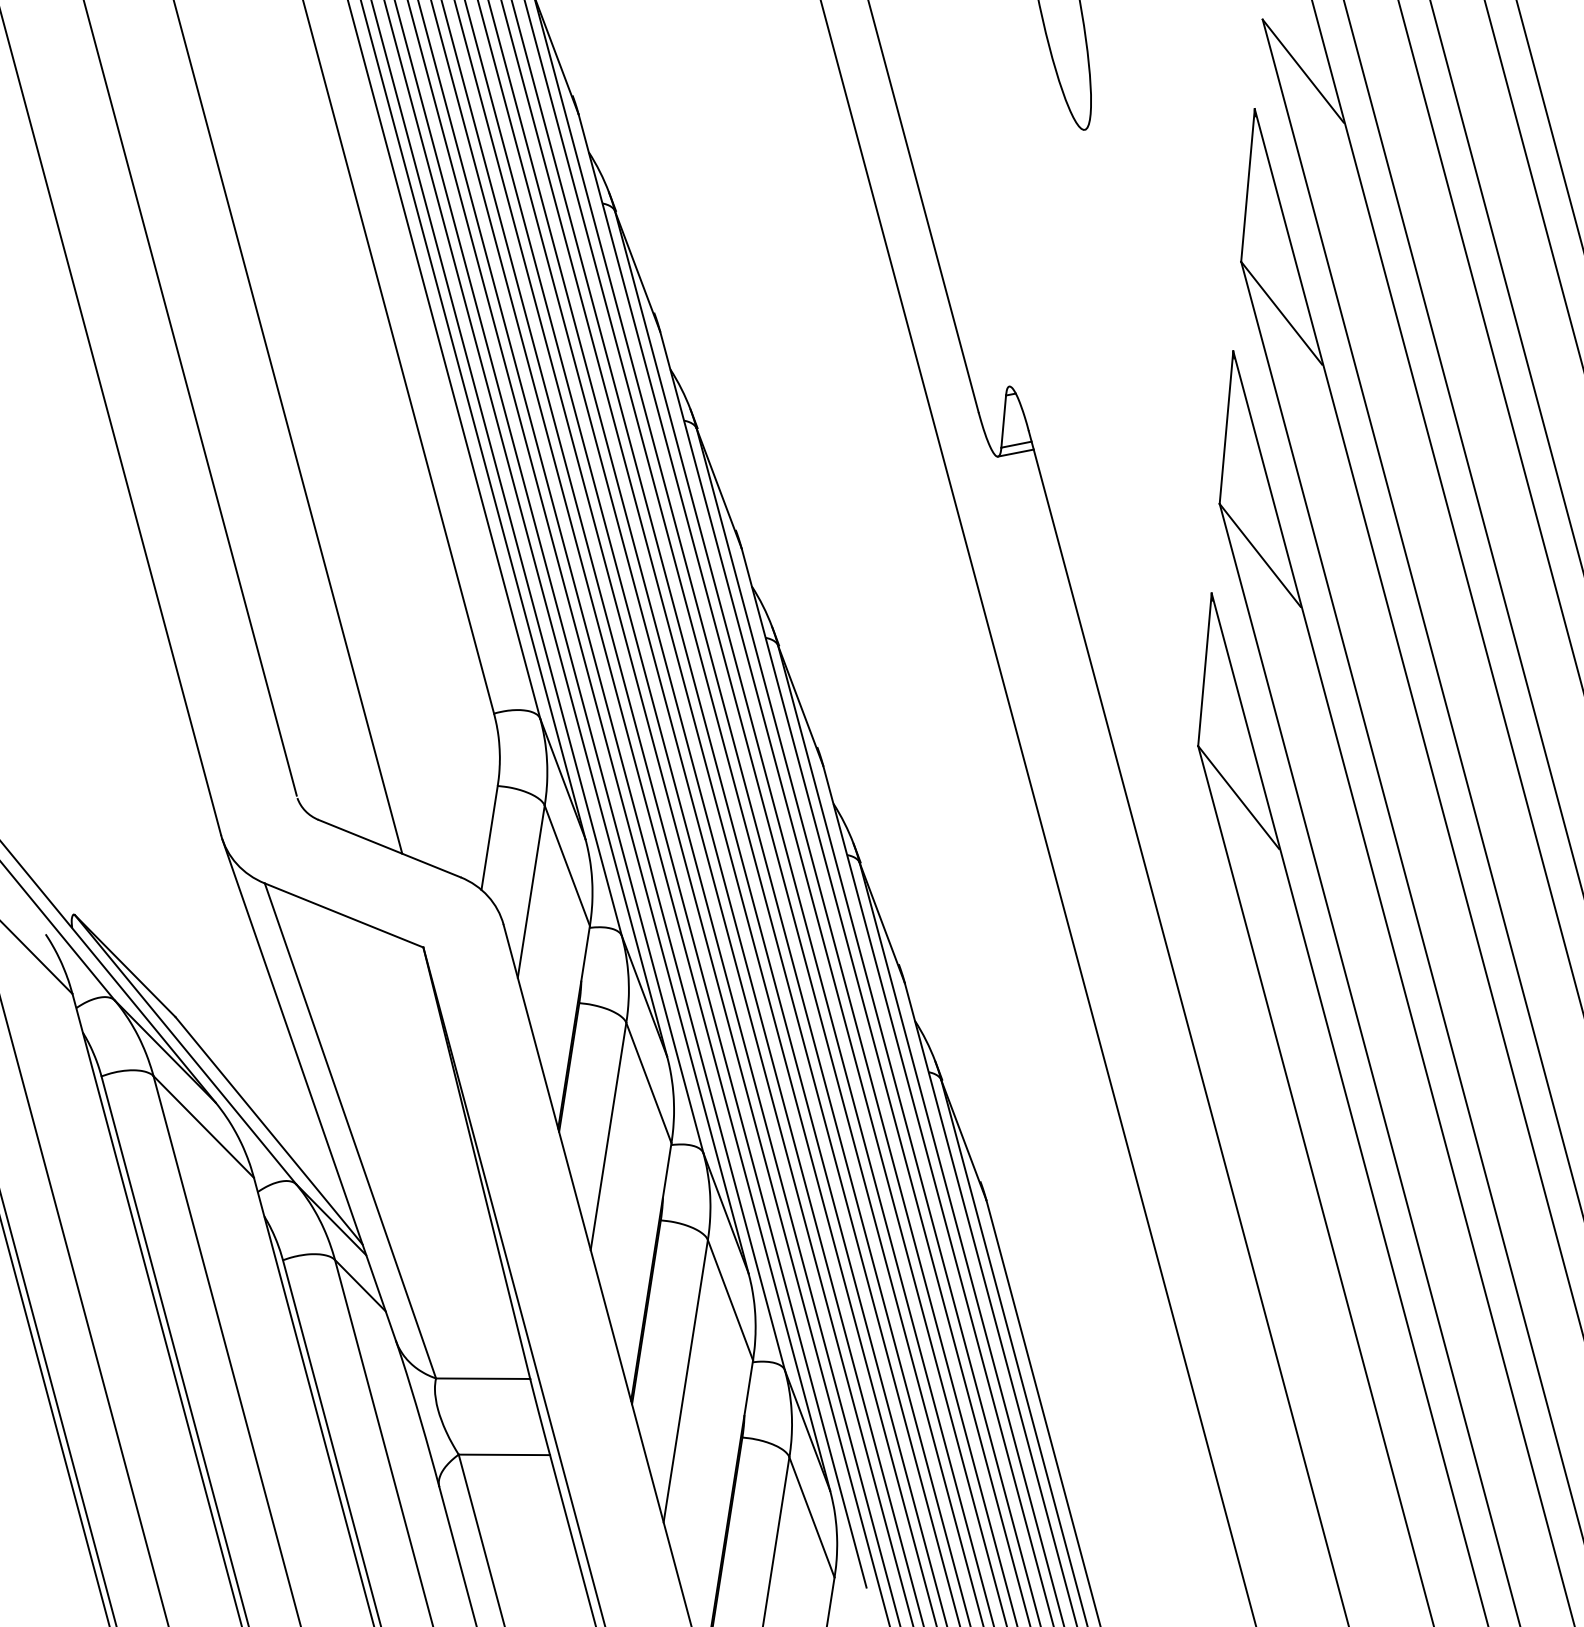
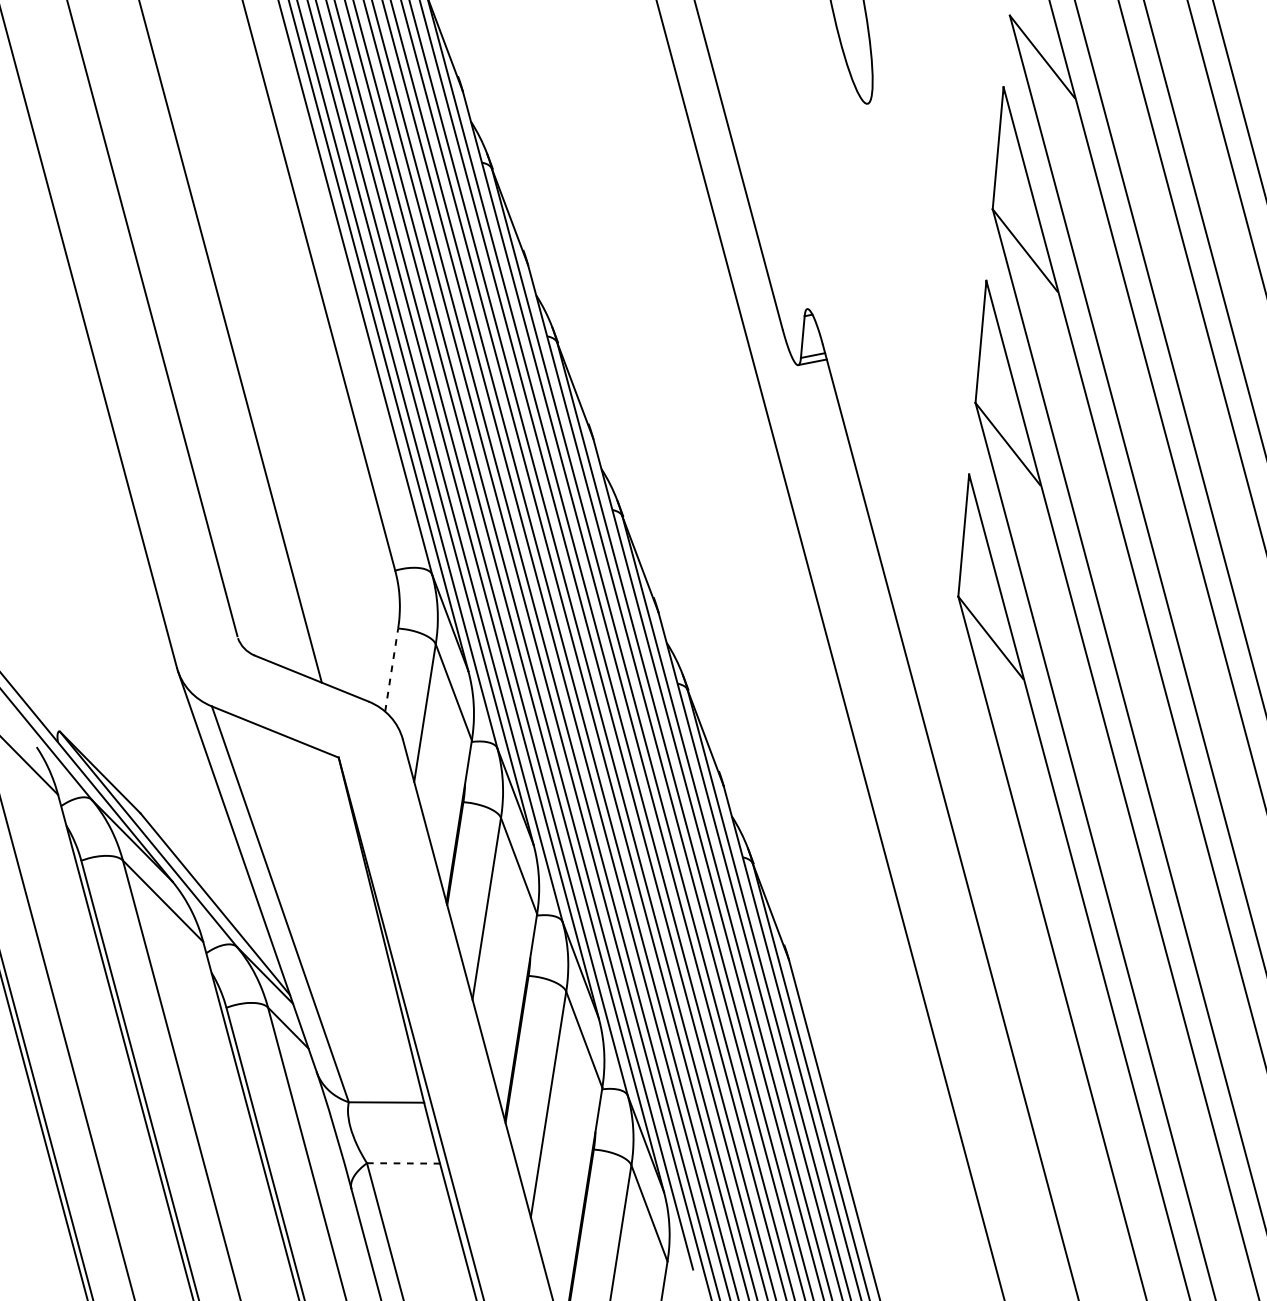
line: (489, 837) -> (391, 669), solid -> dashed
line: (504, 1454) -> (403, 1163), solid -> dashed

